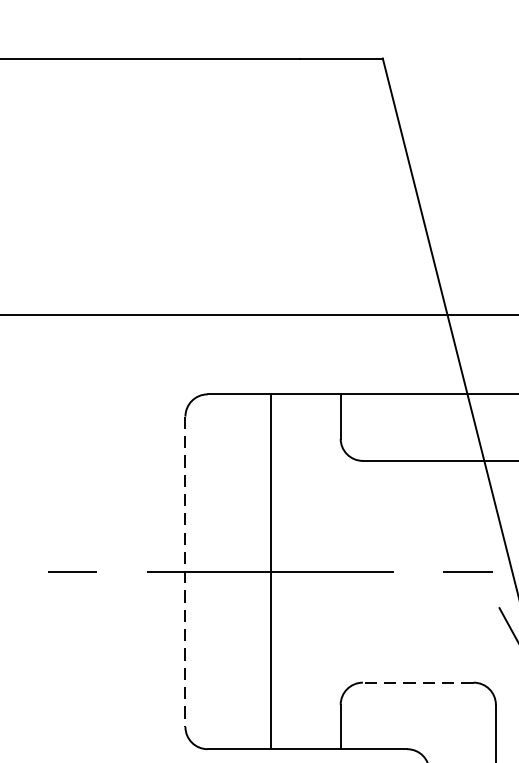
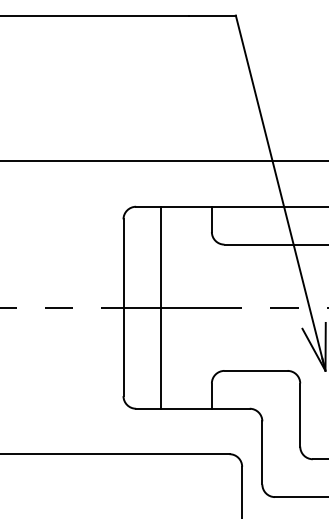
line: (271, 571) -> (161, 307), moved
line: (185, 573) -> (123, 308), dashed -> solid
line: (419, 682) -> (256, 370), dashed -> solid

